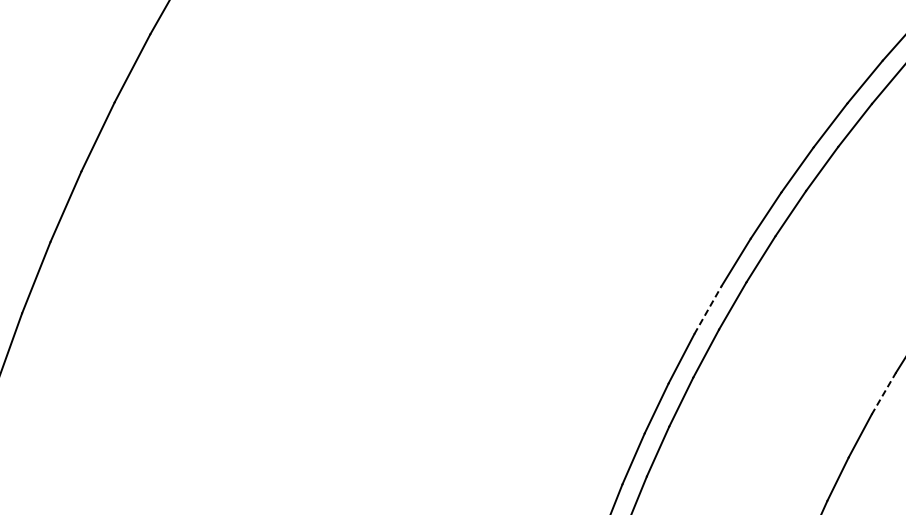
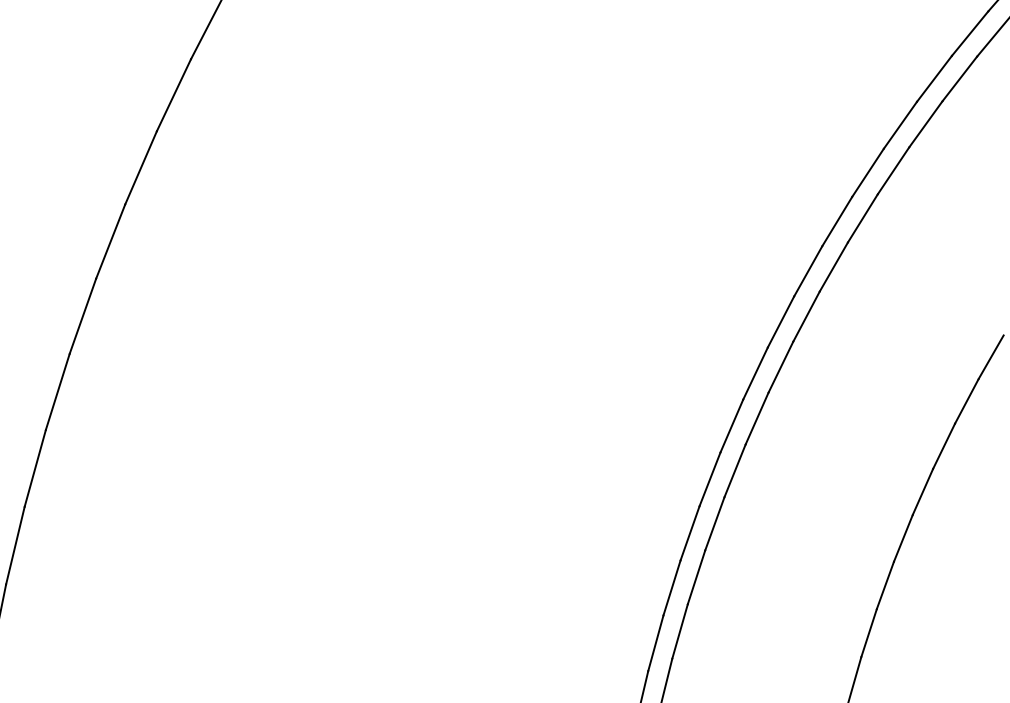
line: (708, 309) -> (781, 321), dashed -> solid
line: (884, 392) -> (967, 400), dashed -> solid

